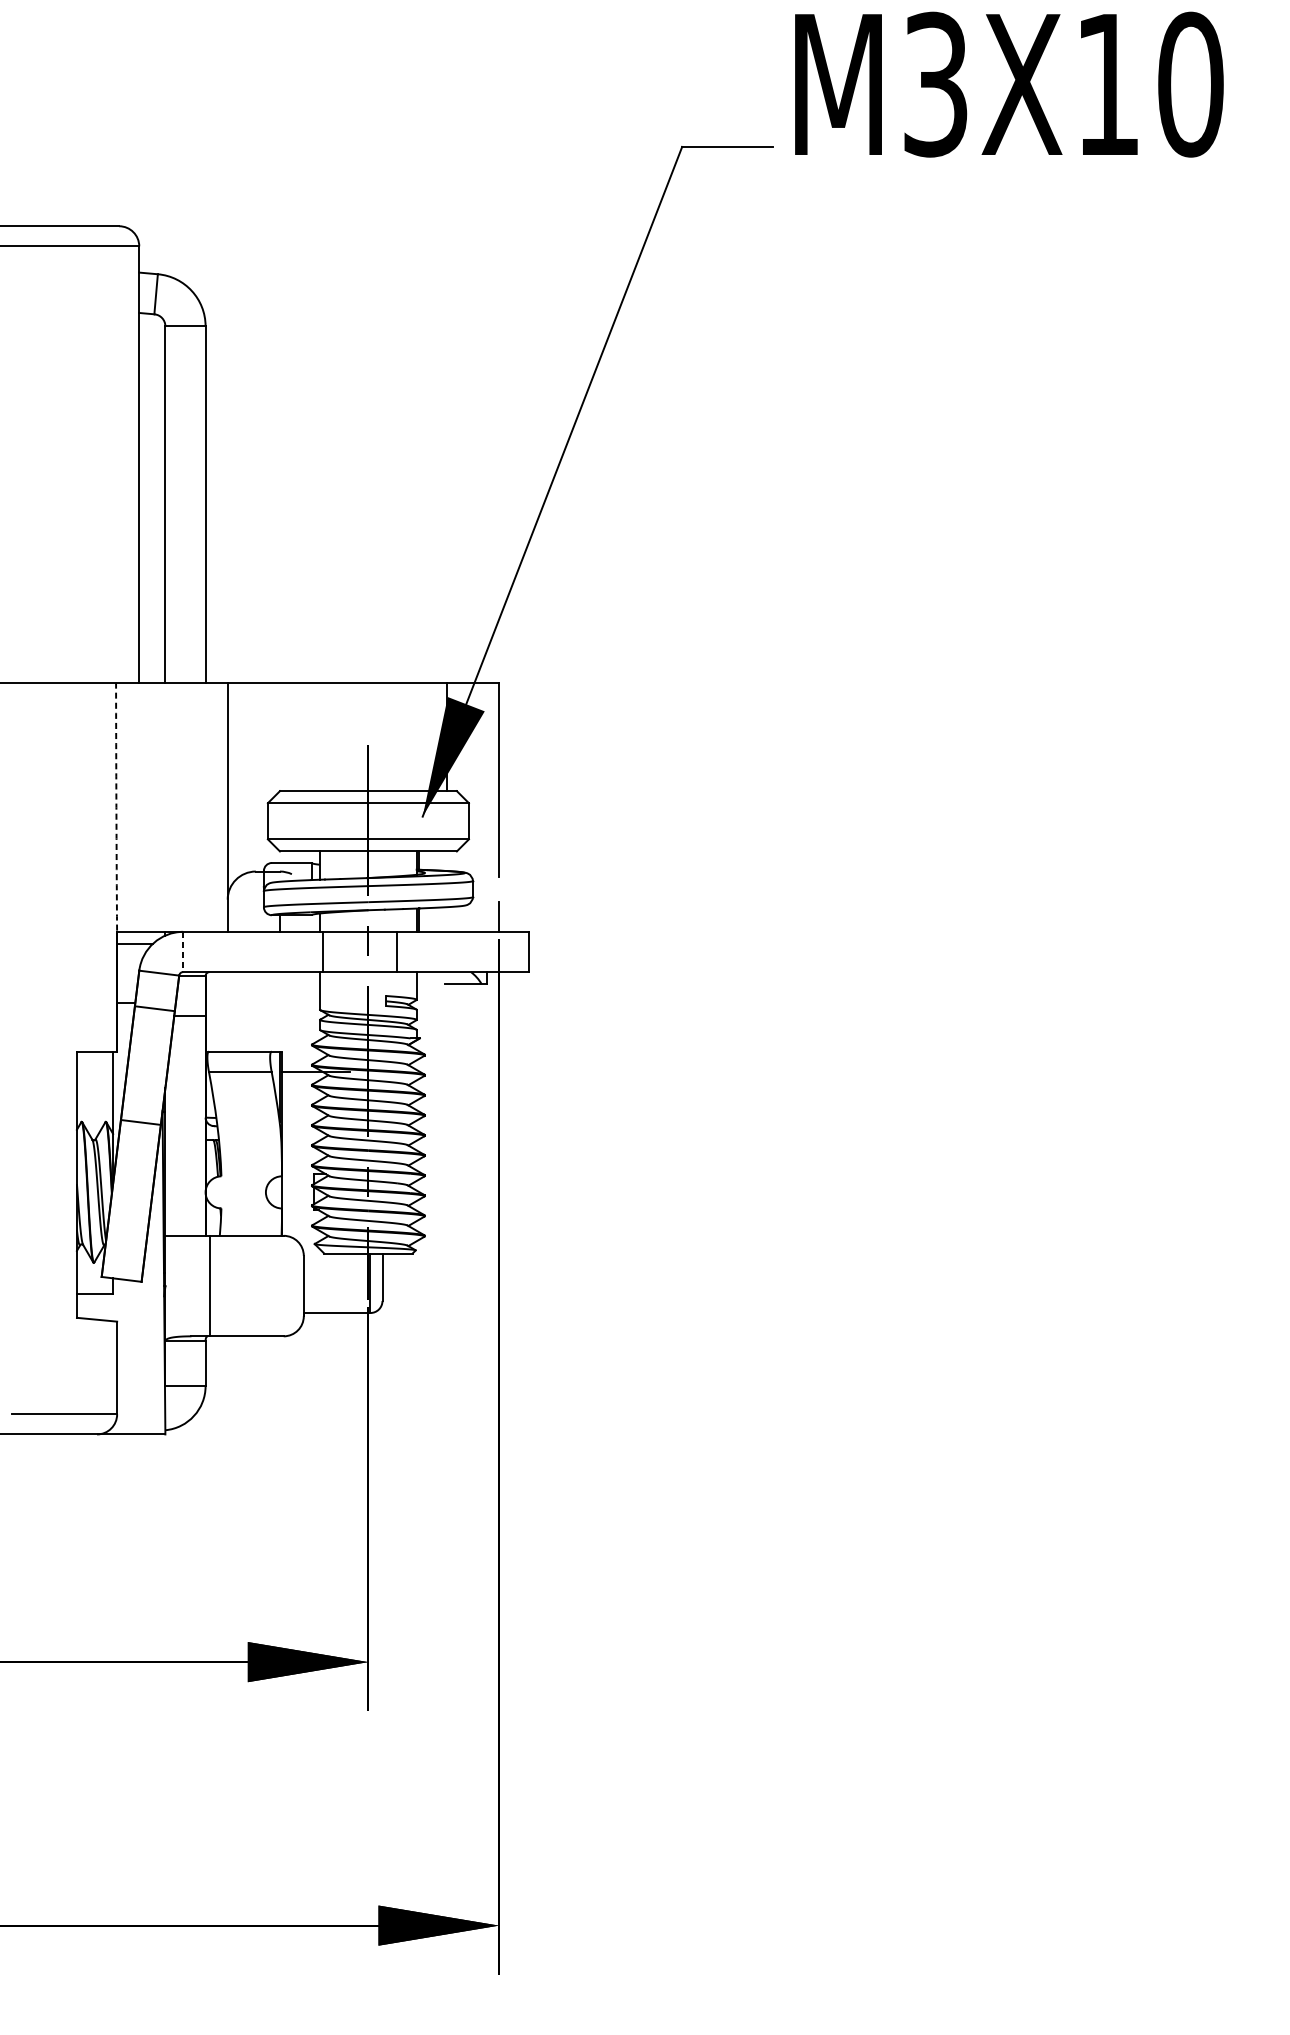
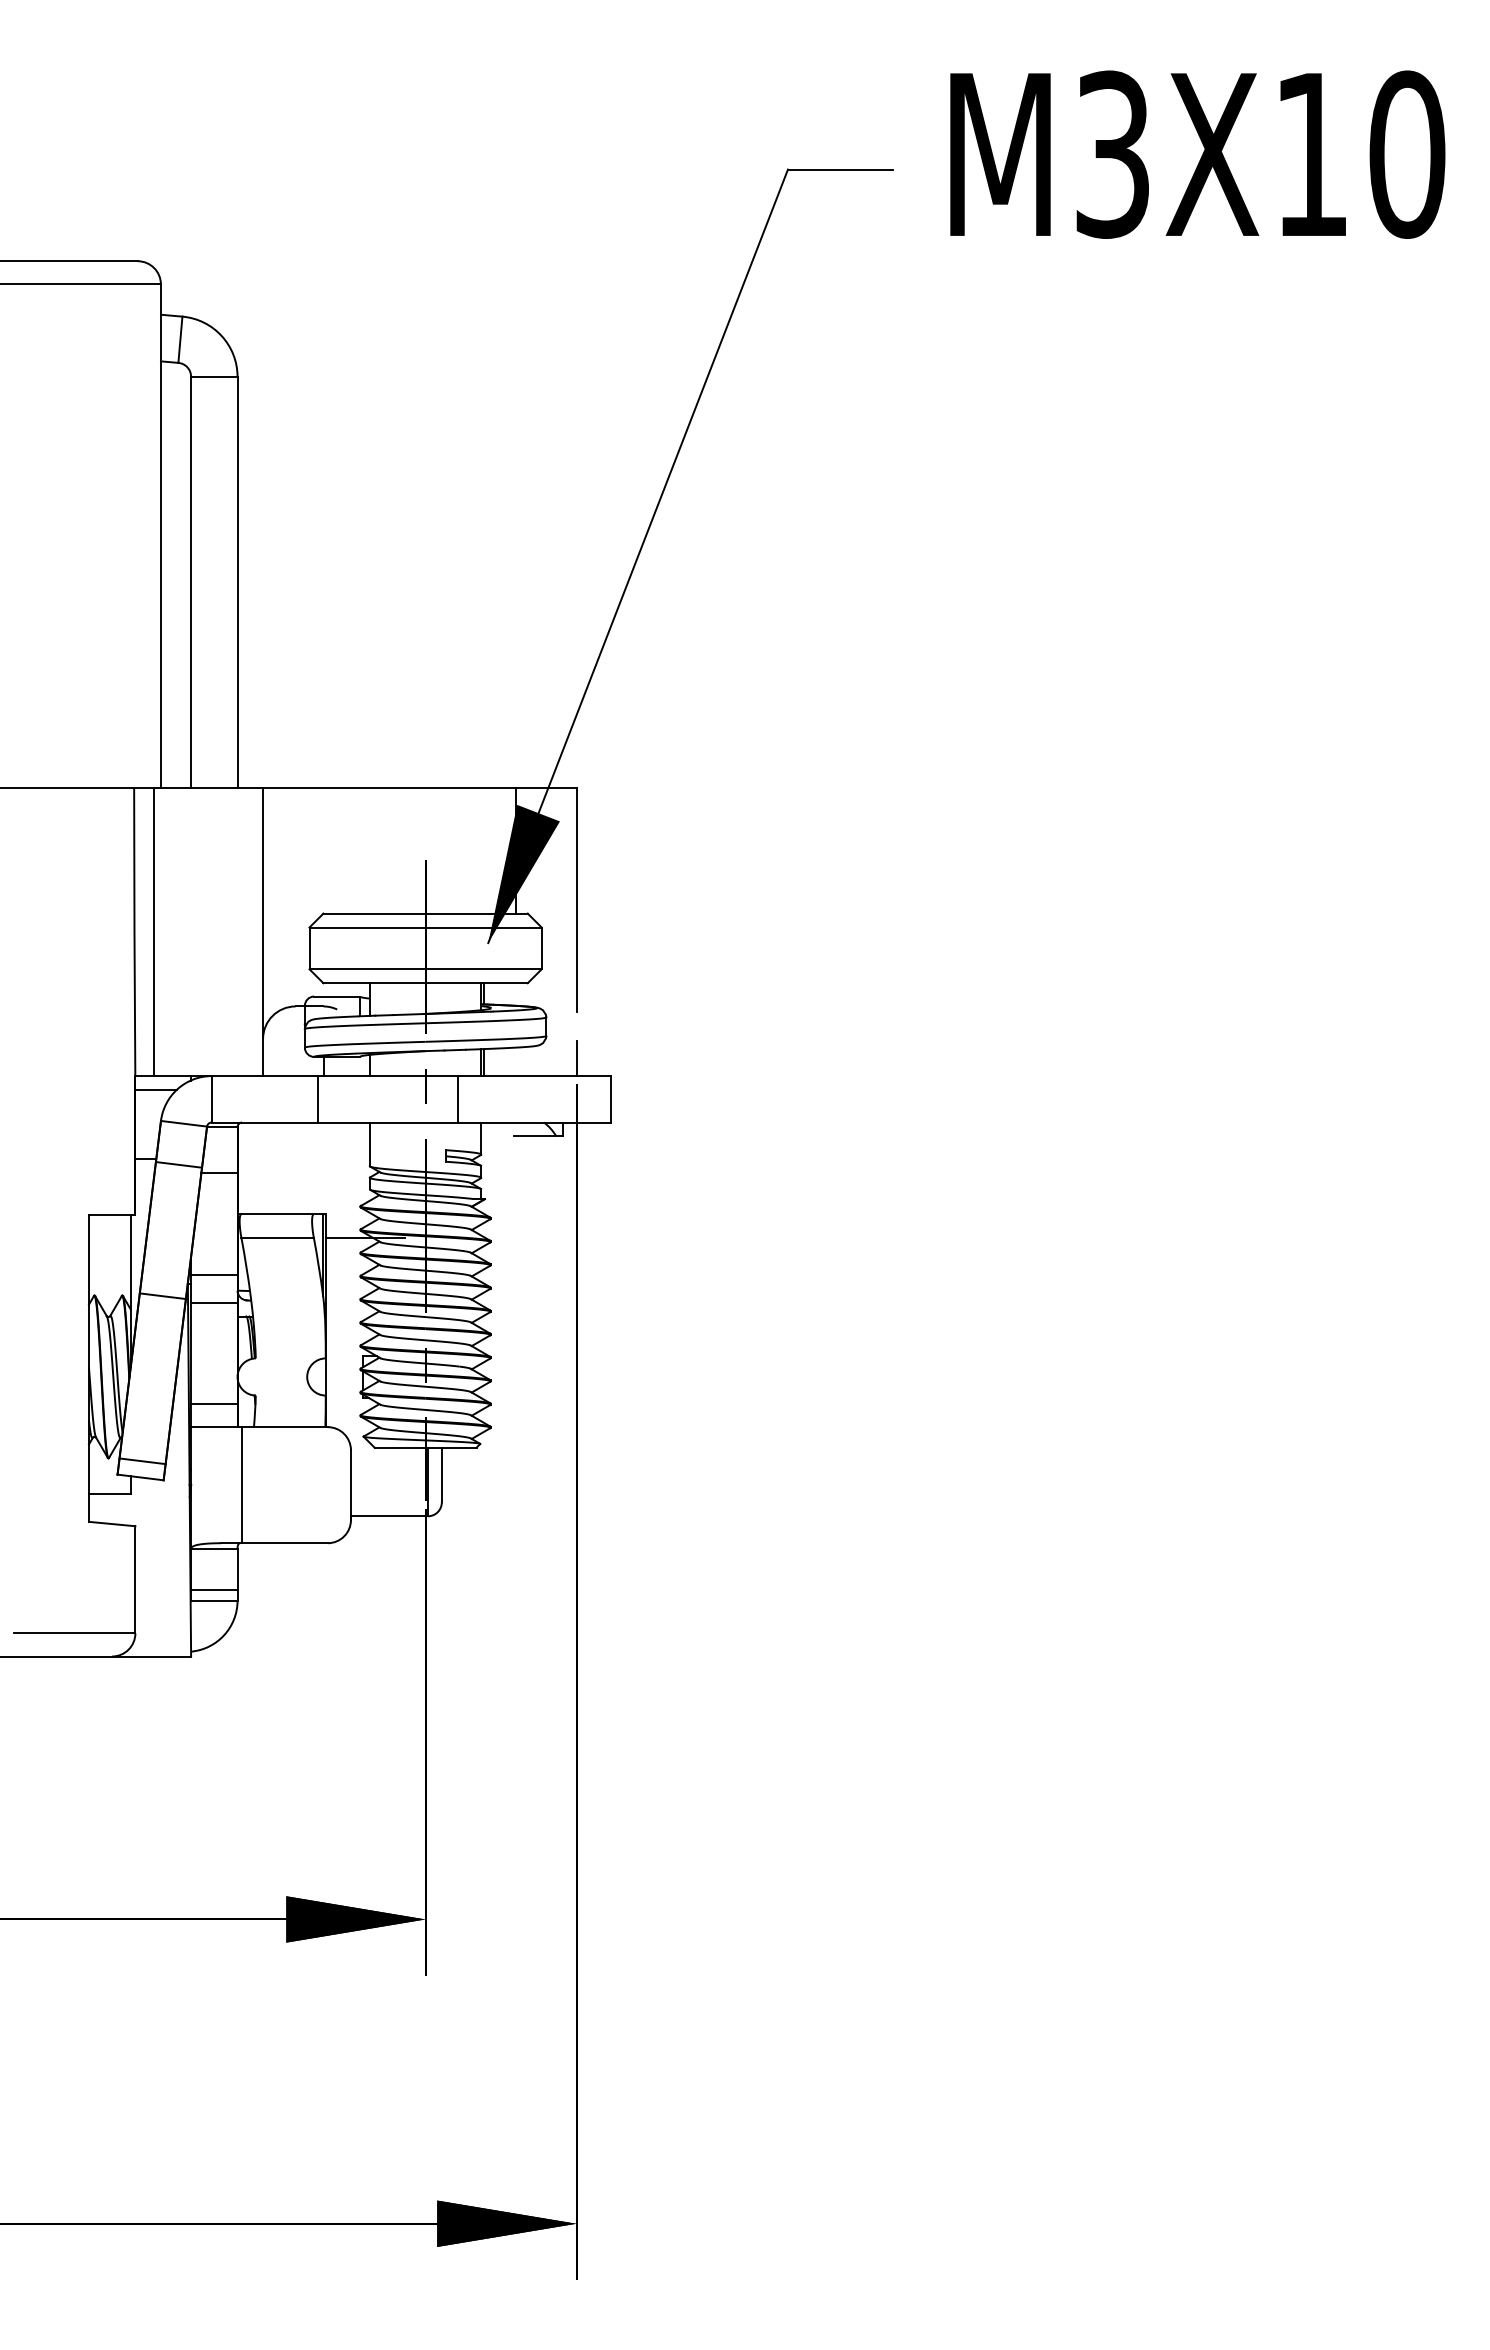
text: (1009, 84) -> (1197, 154), moved
arc: (116, 807) -> (134, 932), dashed -> solid
line: (132, 807) -> (153, 932), added
line: (183, 952) -> (211, 1099), dashed -> solid
line: (323, 952) -> (318, 1099), moved
line: (185, 1104) -> (214, 1275), added
line: (185, 1128) -> (214, 1303), added
line: (185, 1215) -> (214, 1403), added
line: (123, 1265) -> (142, 1461), added
line: (185, 1376) -> (214, 1589), added

